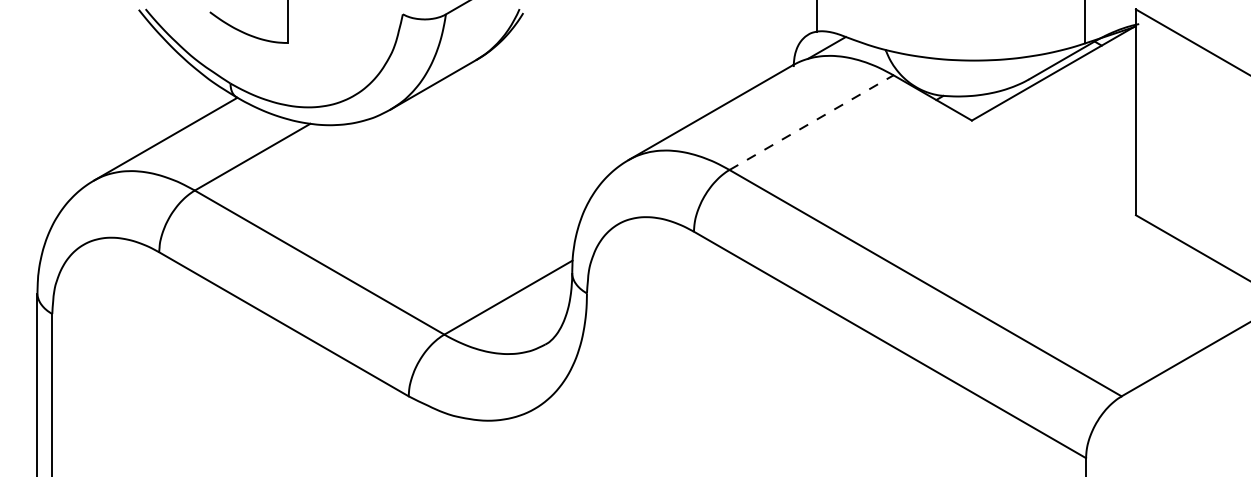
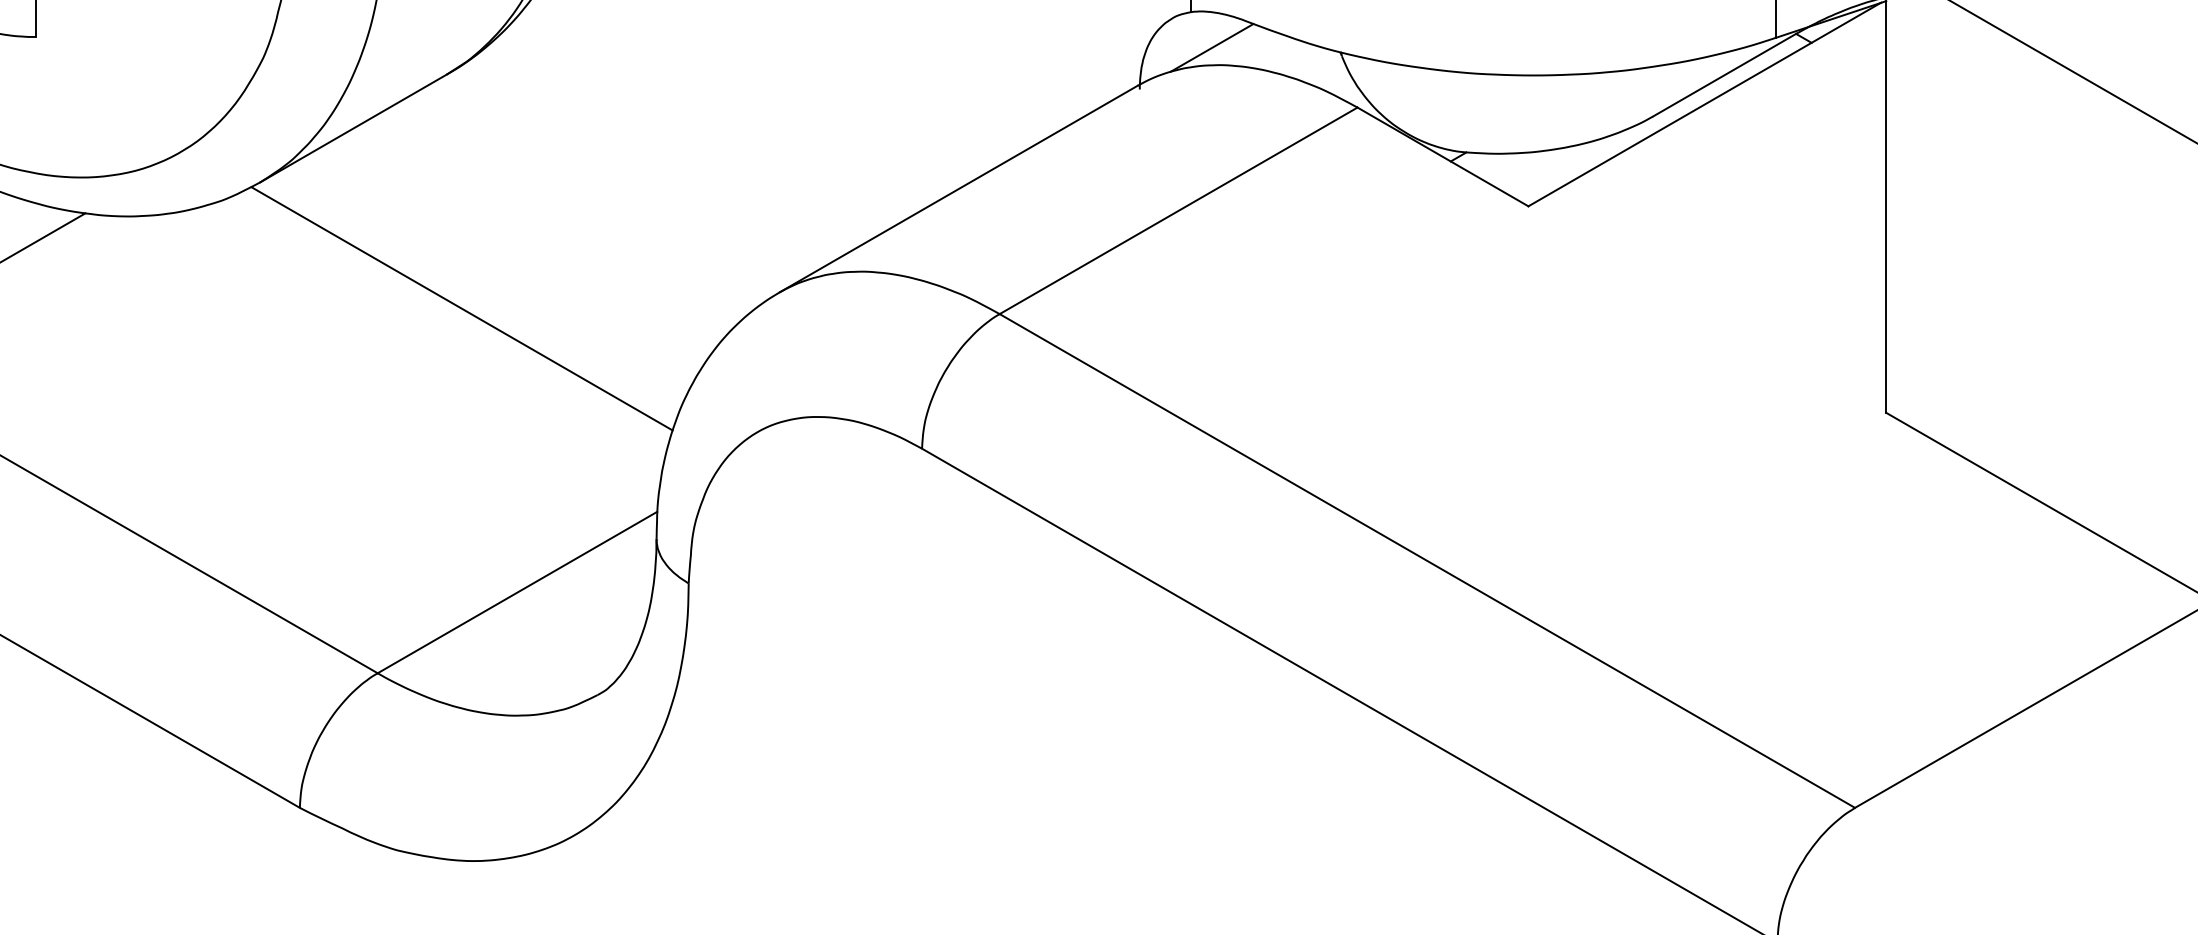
line: (811, 122) -> (1178, 210), dashed -> solid
line: (482, 167) -> (460, 308), added

